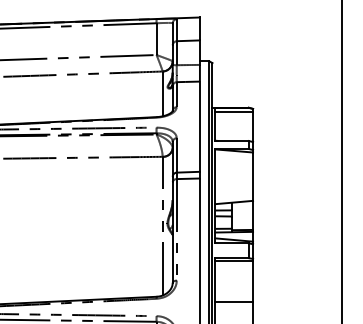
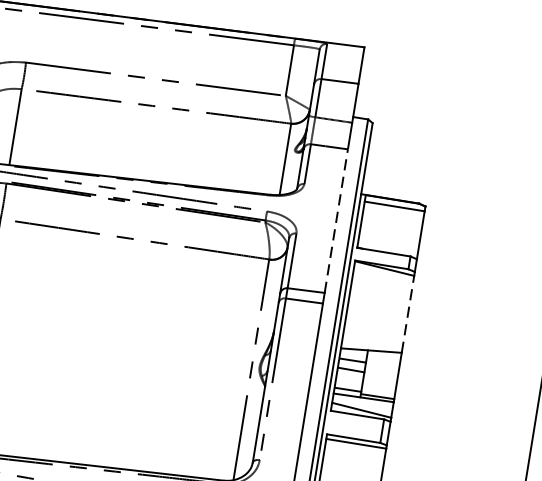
line: (199, 126) -> (335, 220), solid -> dashed
line: (253, 176) -> (408, 314), solid -> dashed

